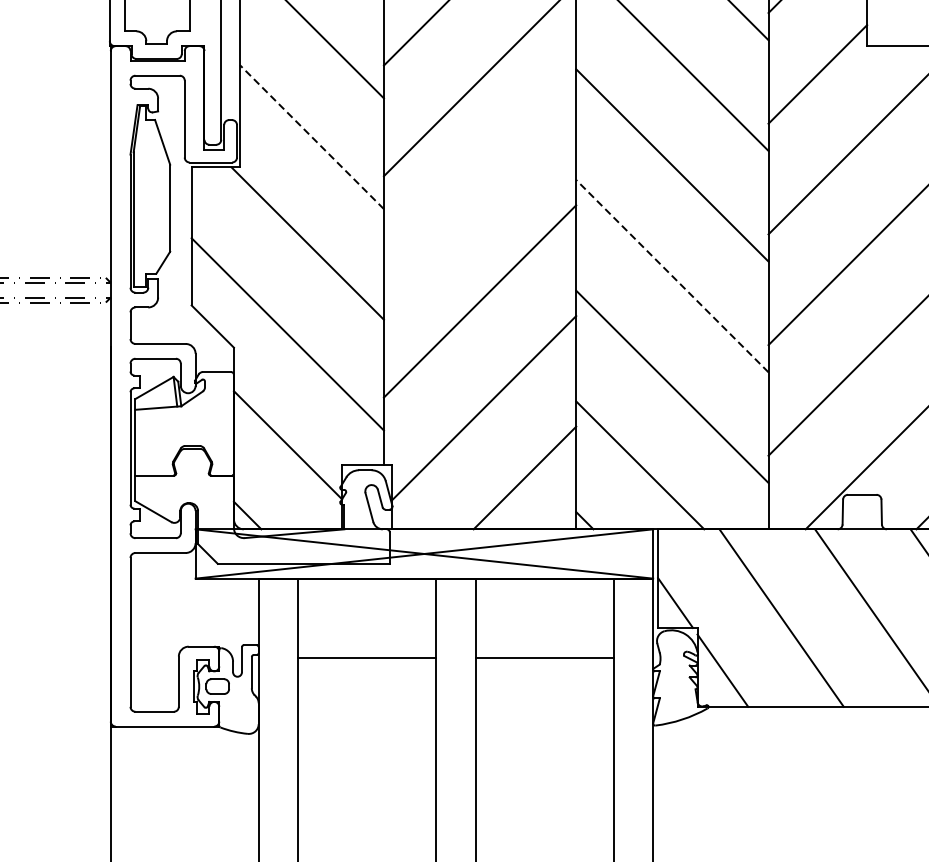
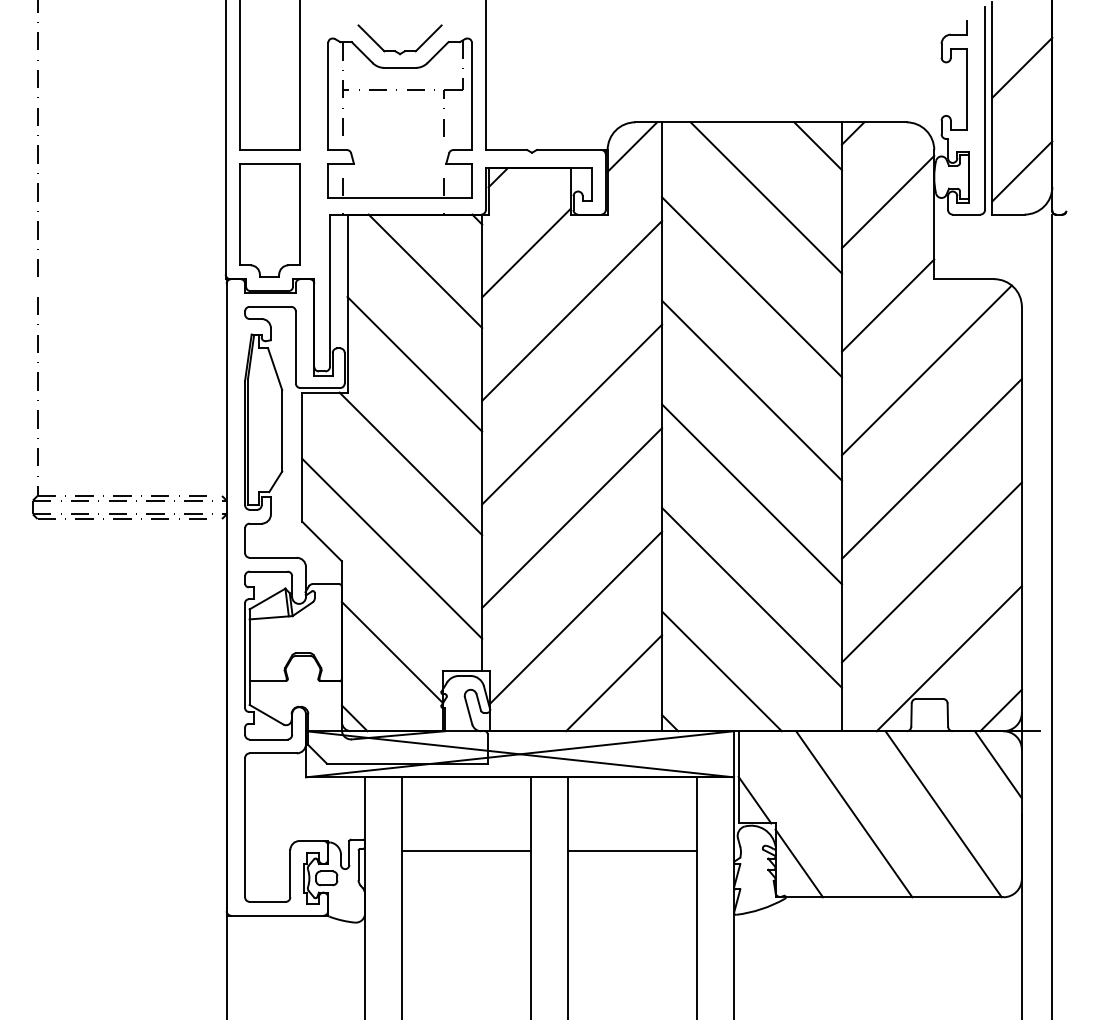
line: (311, 136) -> (414, 363), dashed -> solid
line: (480, 190) -> (572, 414), added
line: (671, 276) -> (751, 494), dashed -> solid

